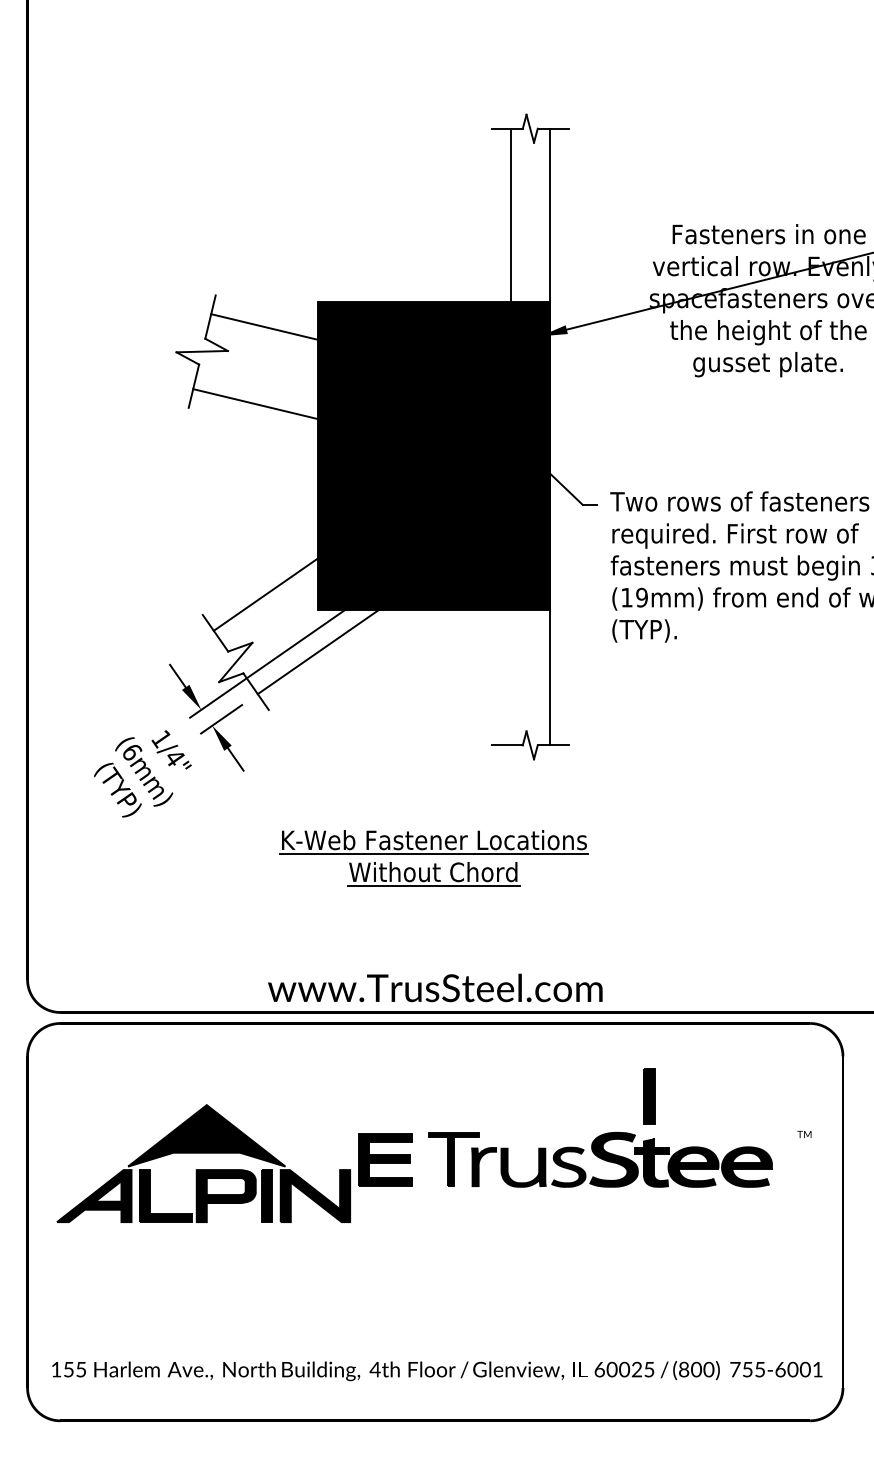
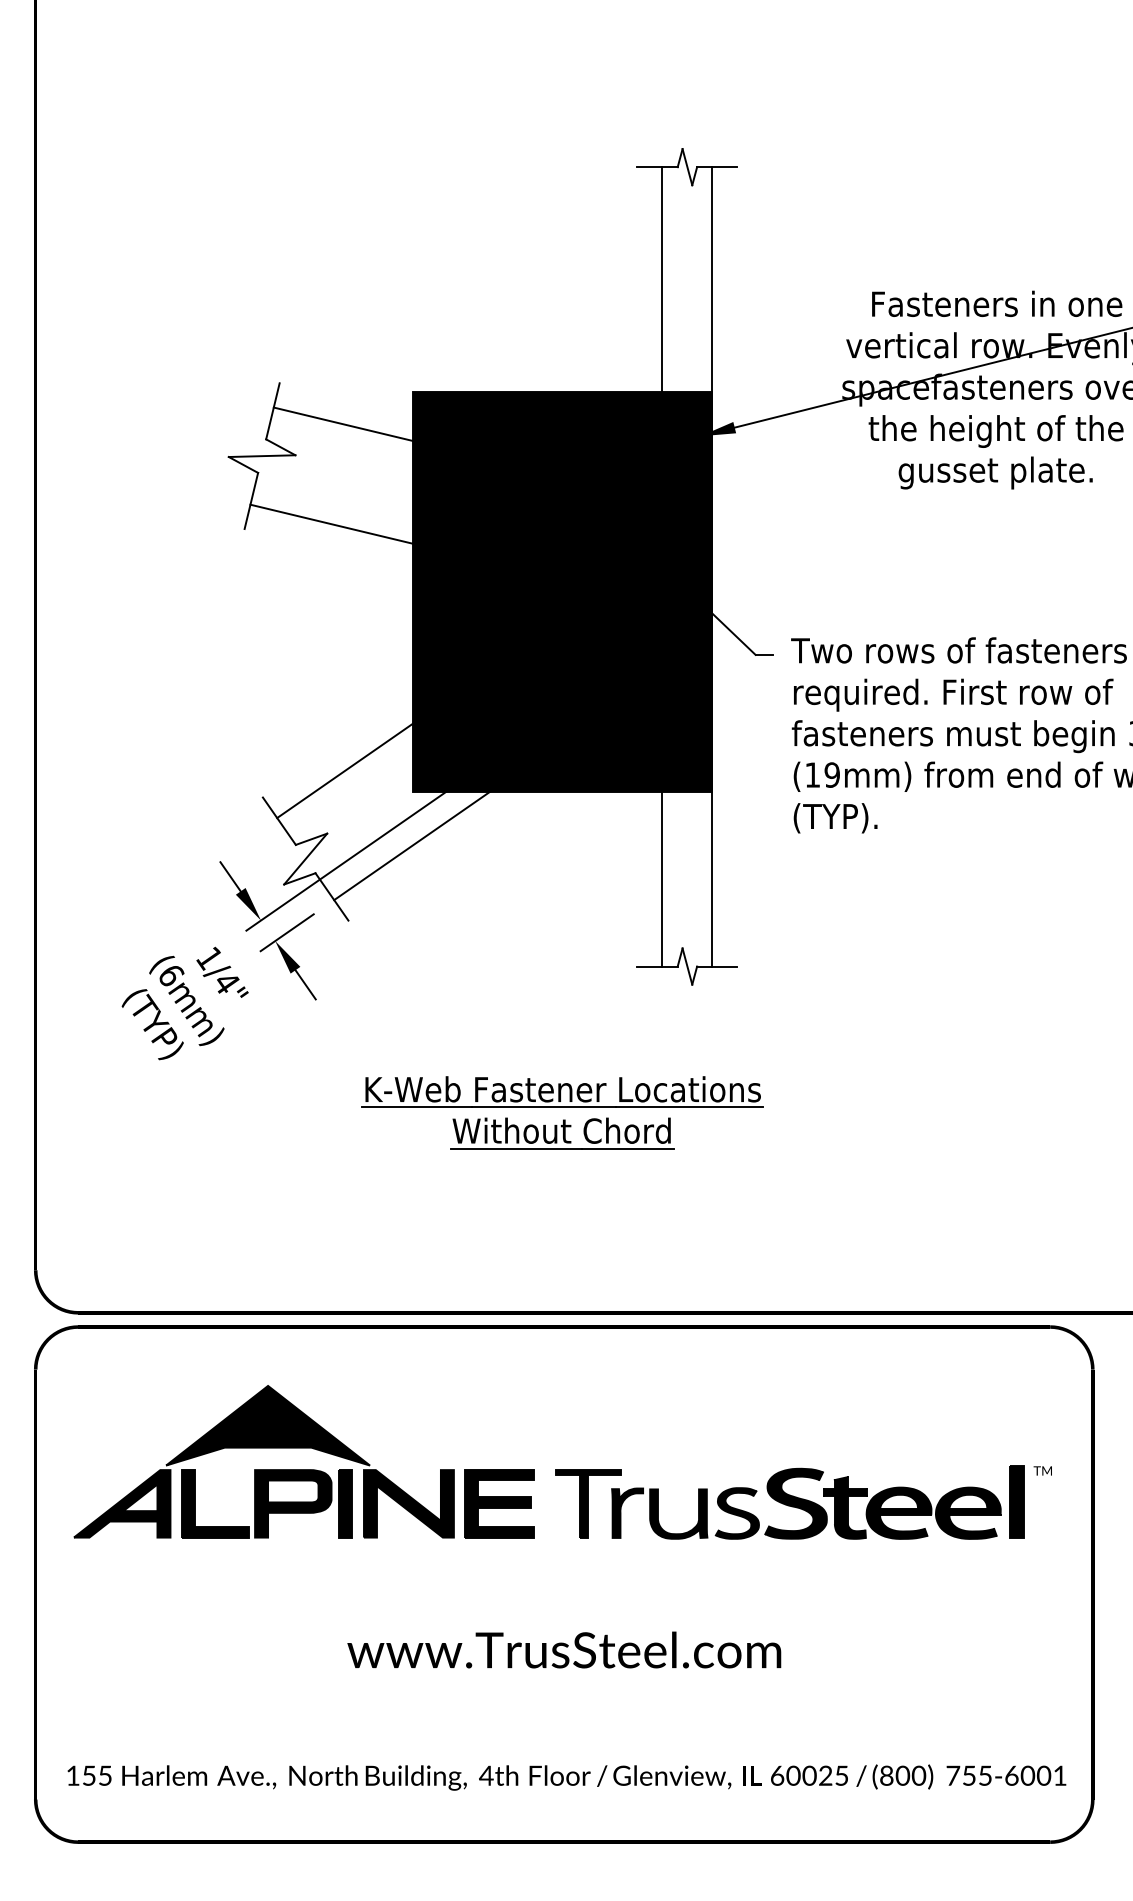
line: (511, 677) -> (662, 878), added
text: (435, 987) -> (564, 1649), moved
part: (649, 1096) -> (1016, 1501), moved
part: (203, 1169) -> (263, 1469), moved

